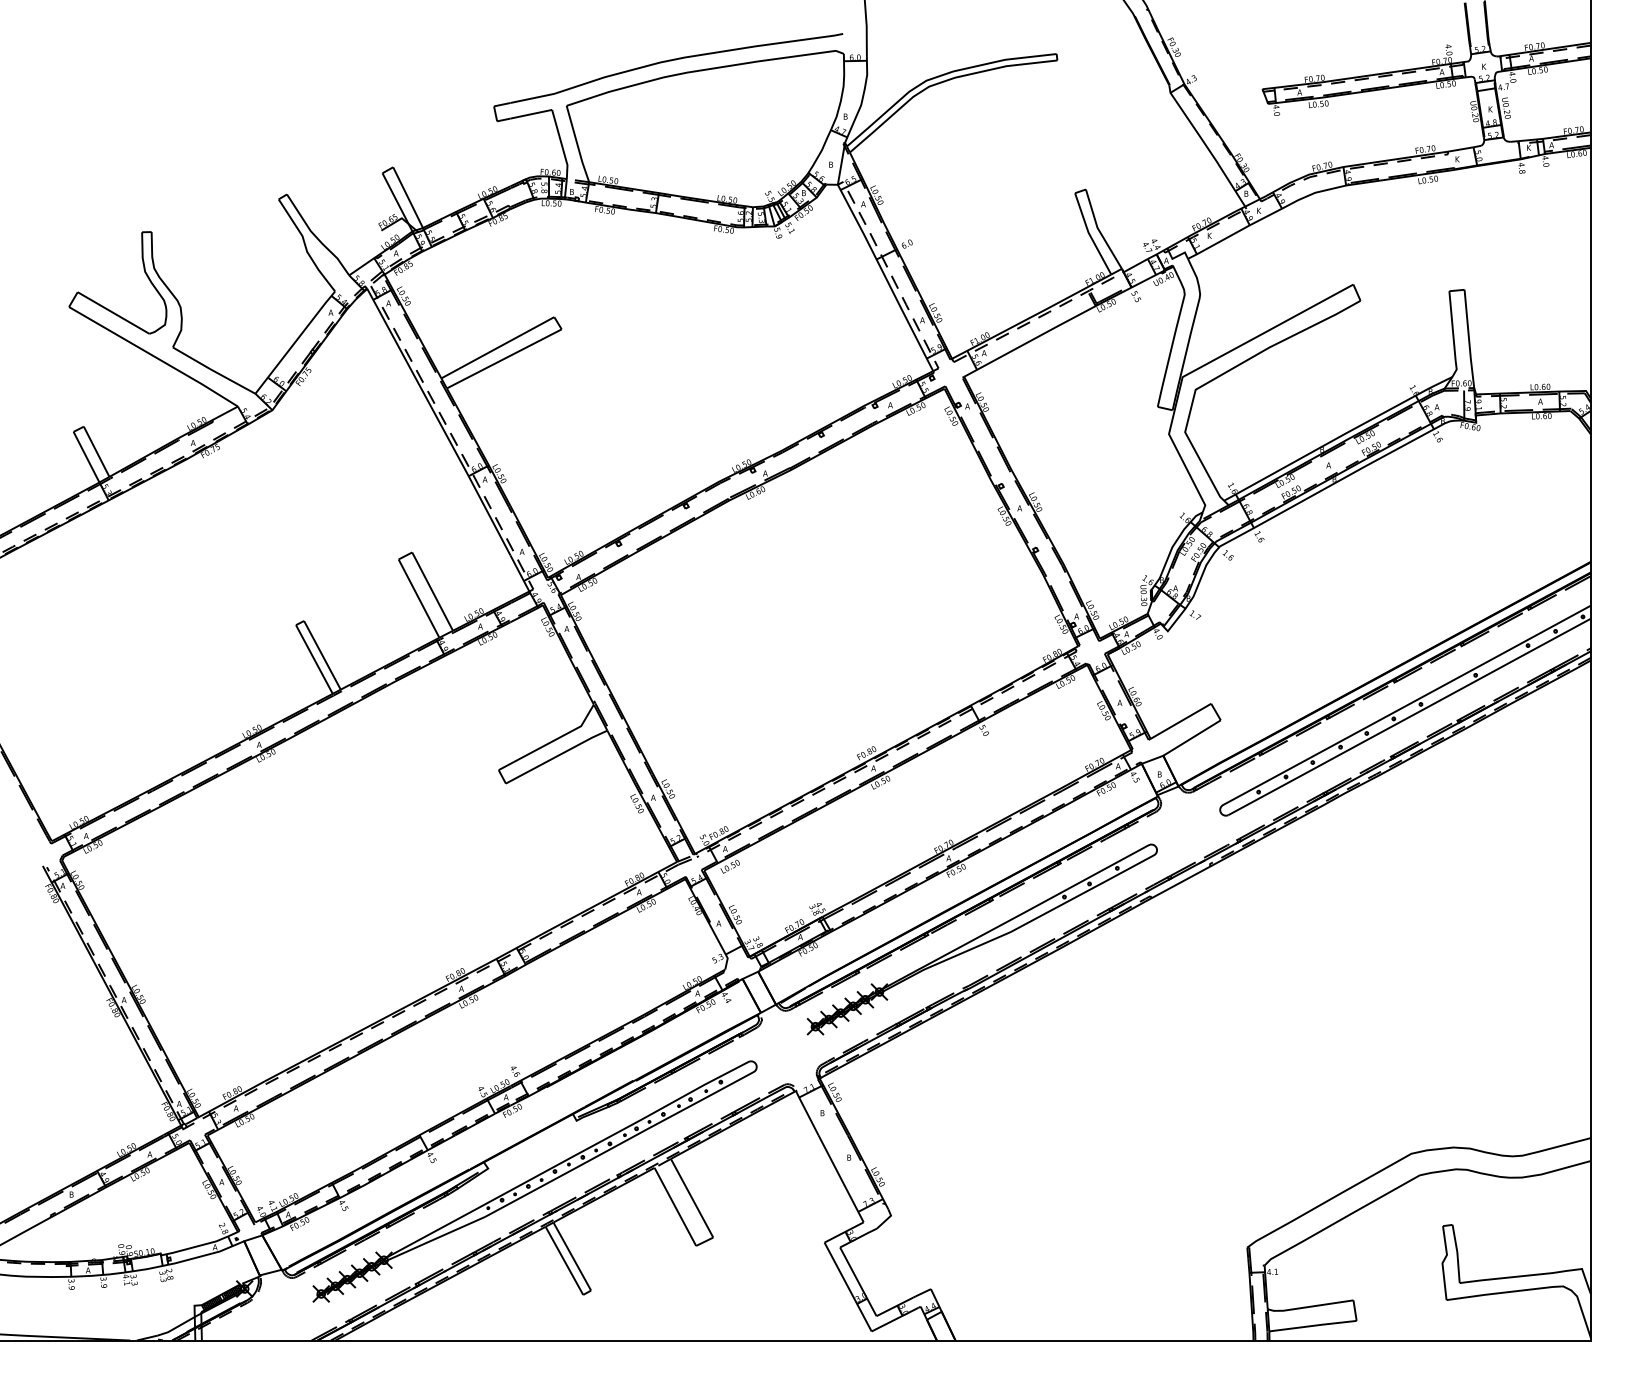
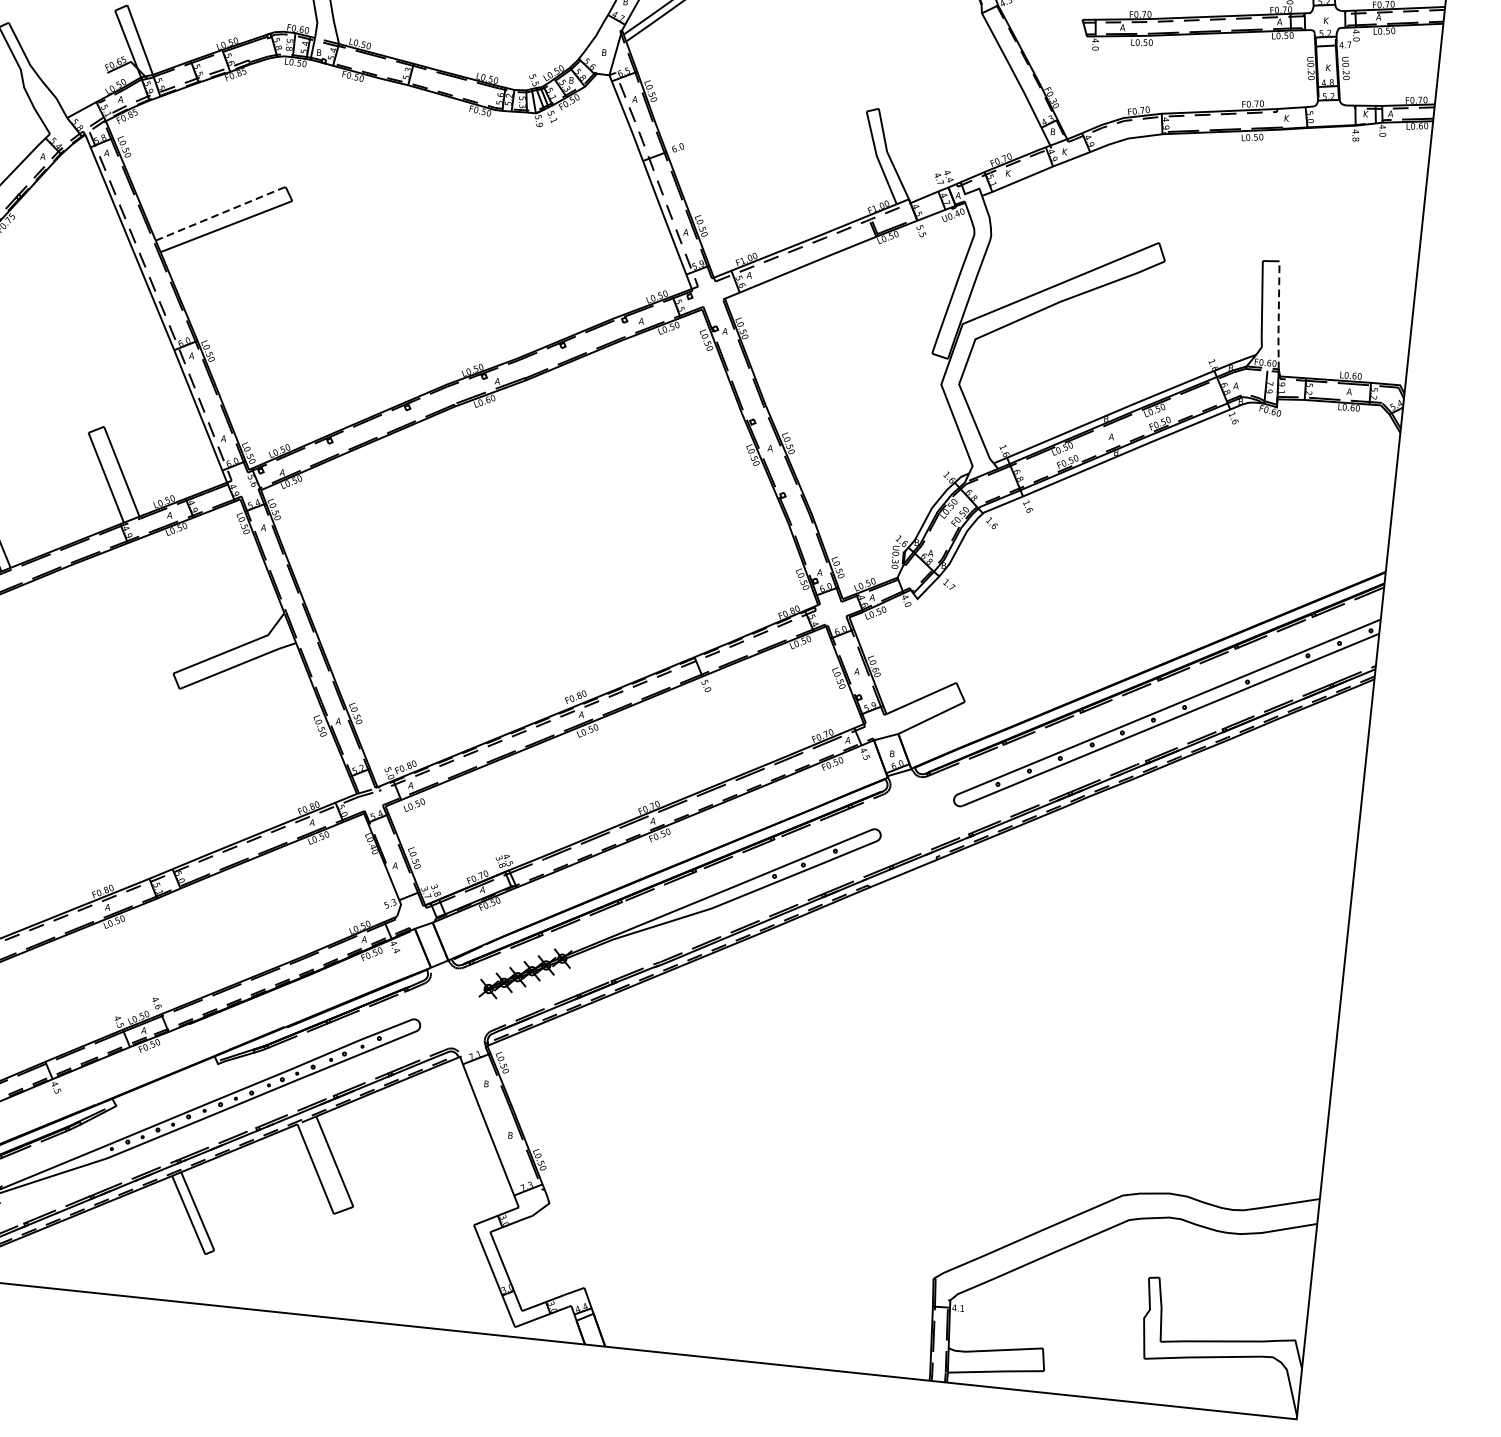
line: (1469, 339) -> (1279, 315), solid -> dashed
line: (498, 347) -> (221, 213), solid -> dashed

